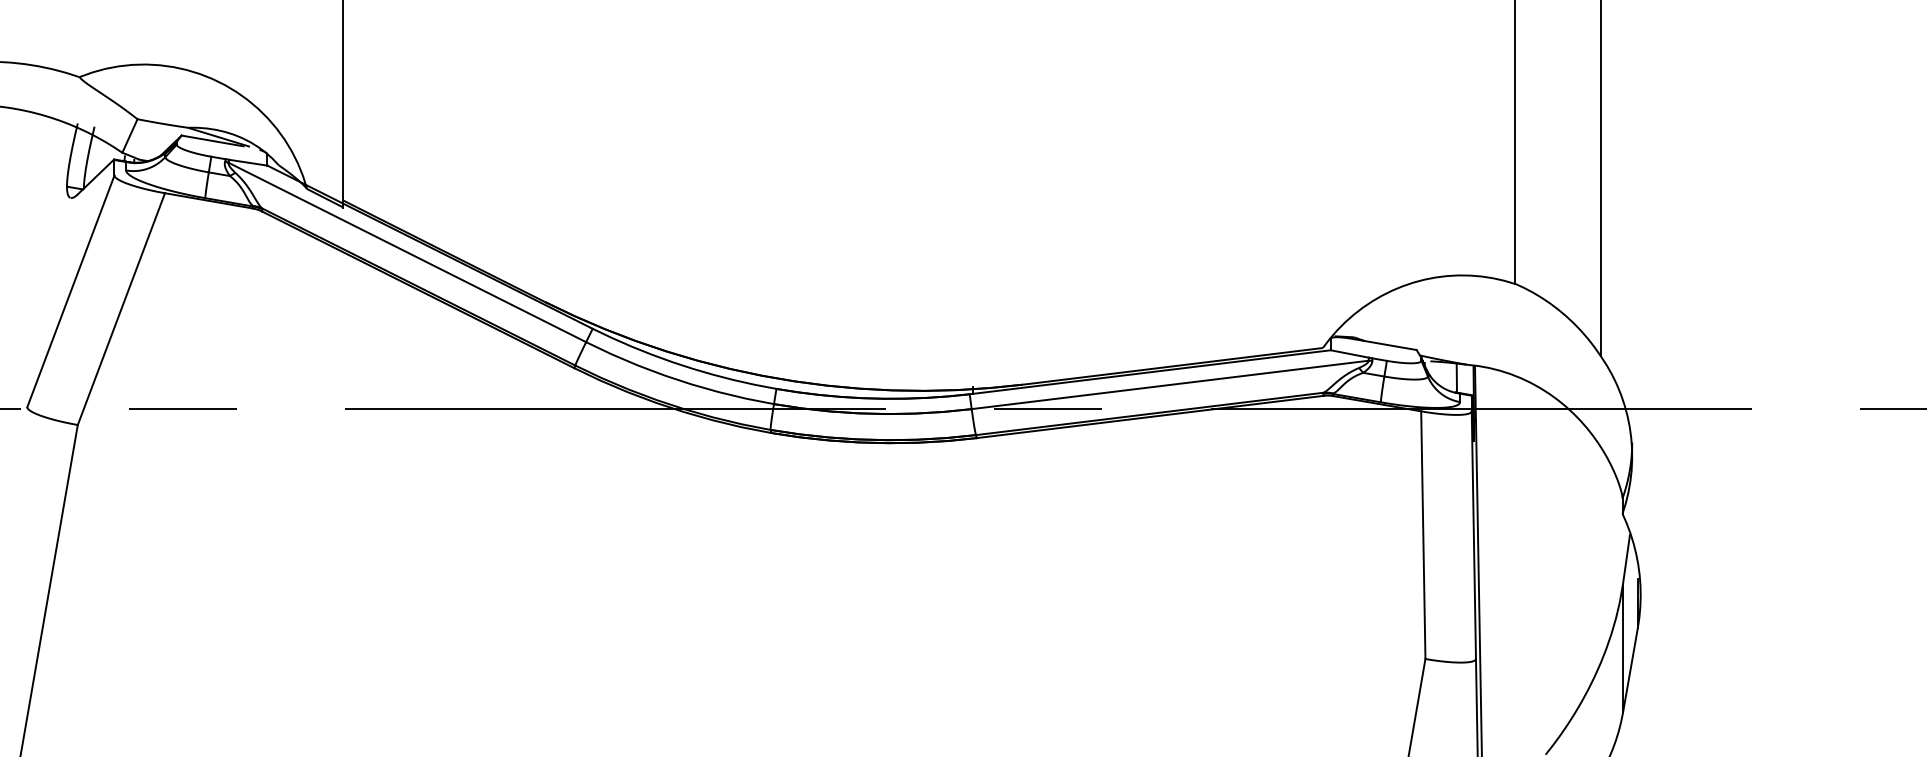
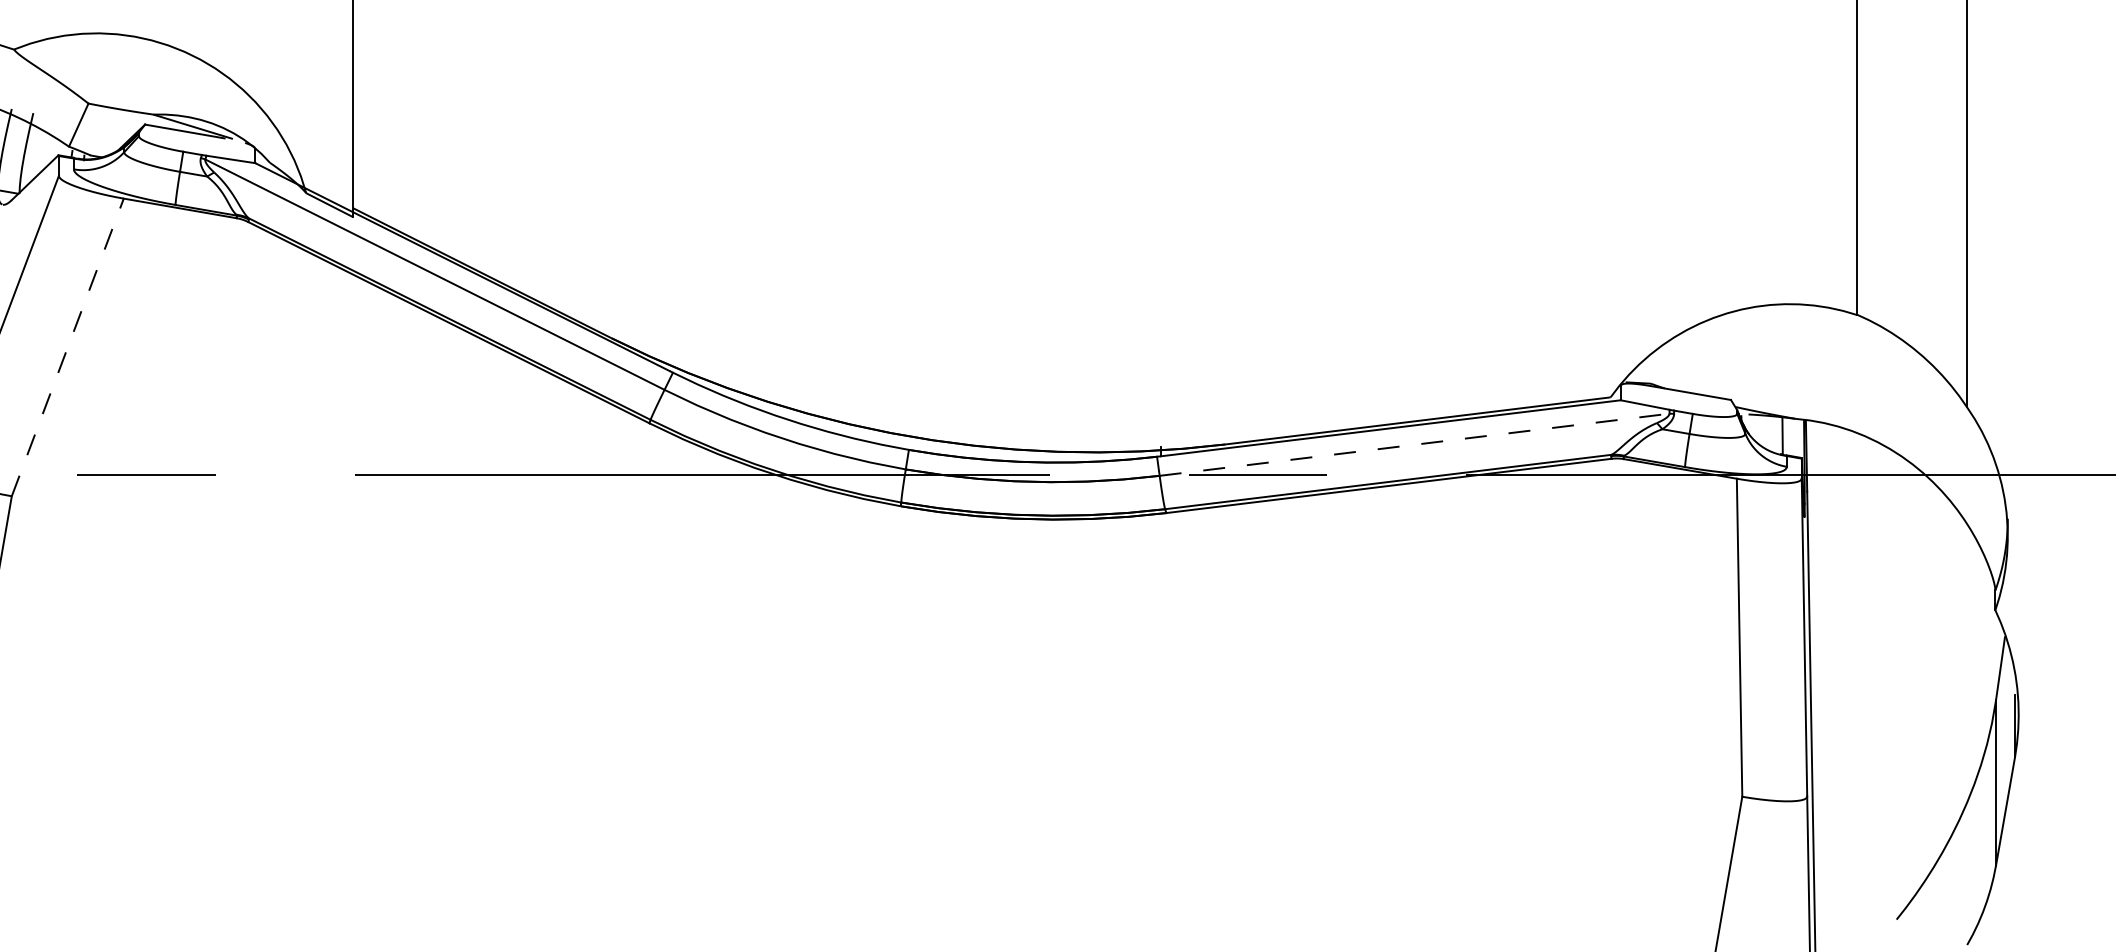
line: (121, 309) -> (67, 347), solid -> dashed
line: (1170, 384) -> (1414, 444), solid -> dashed

